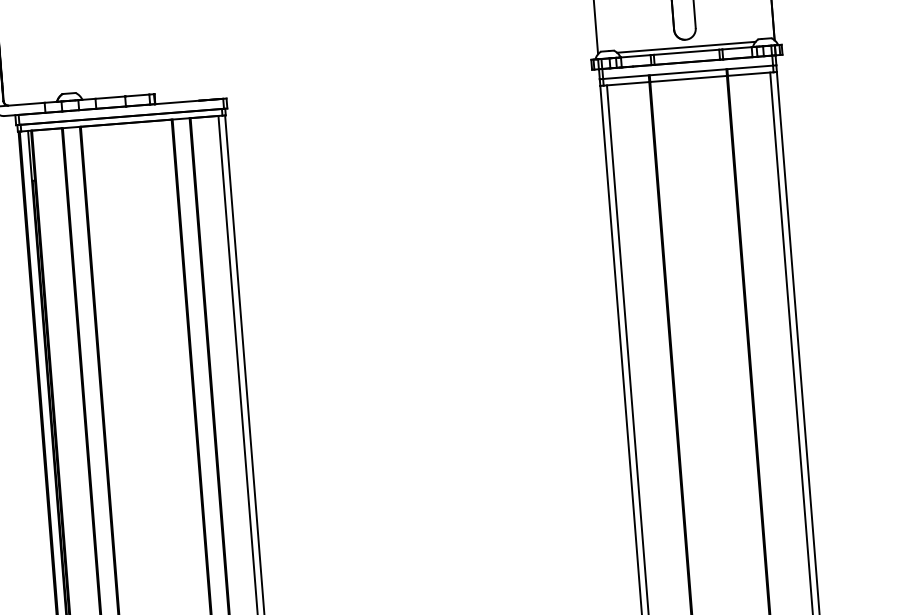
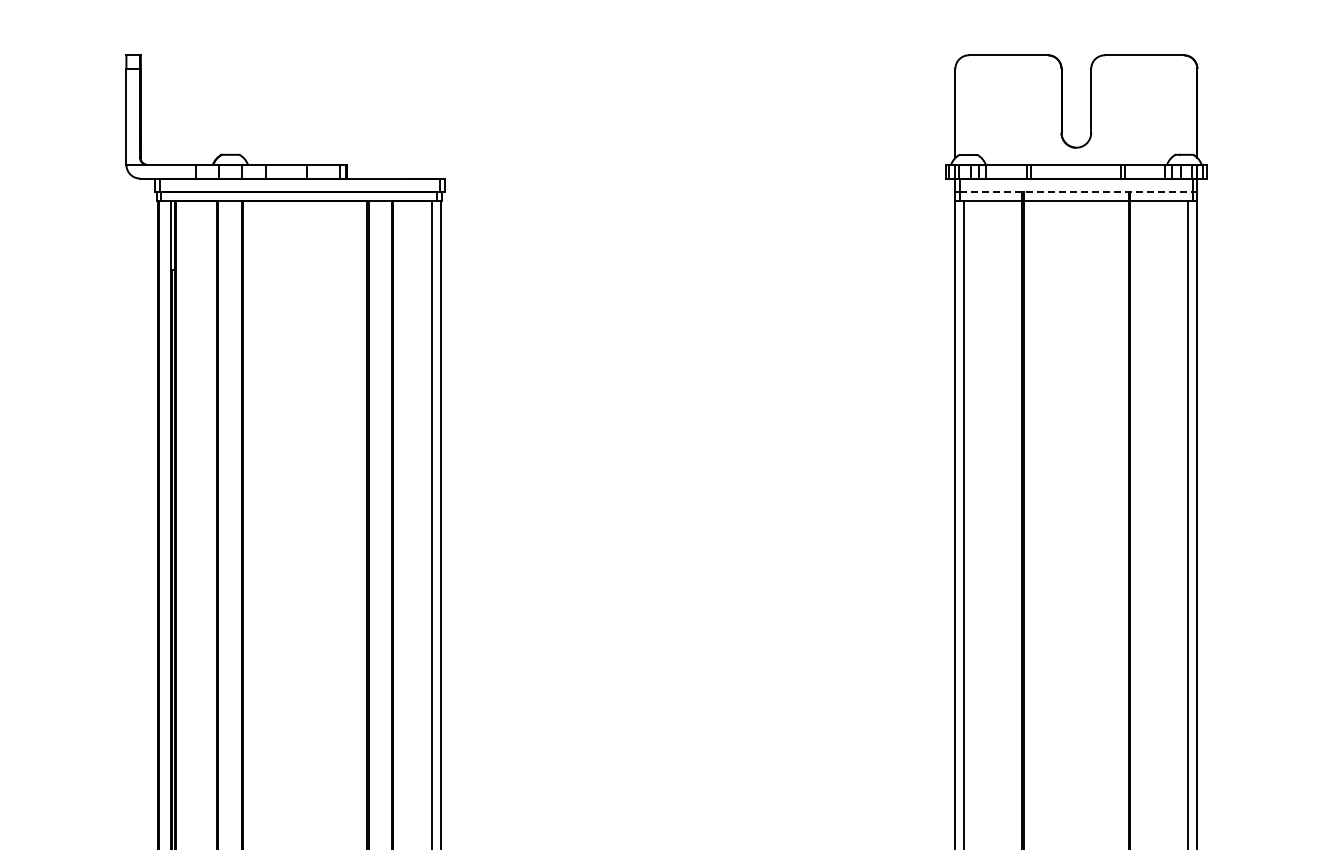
line: (686, 47) -> (1076, 158), removed
line: (688, 72) -> (1076, 192), solid -> dashed

